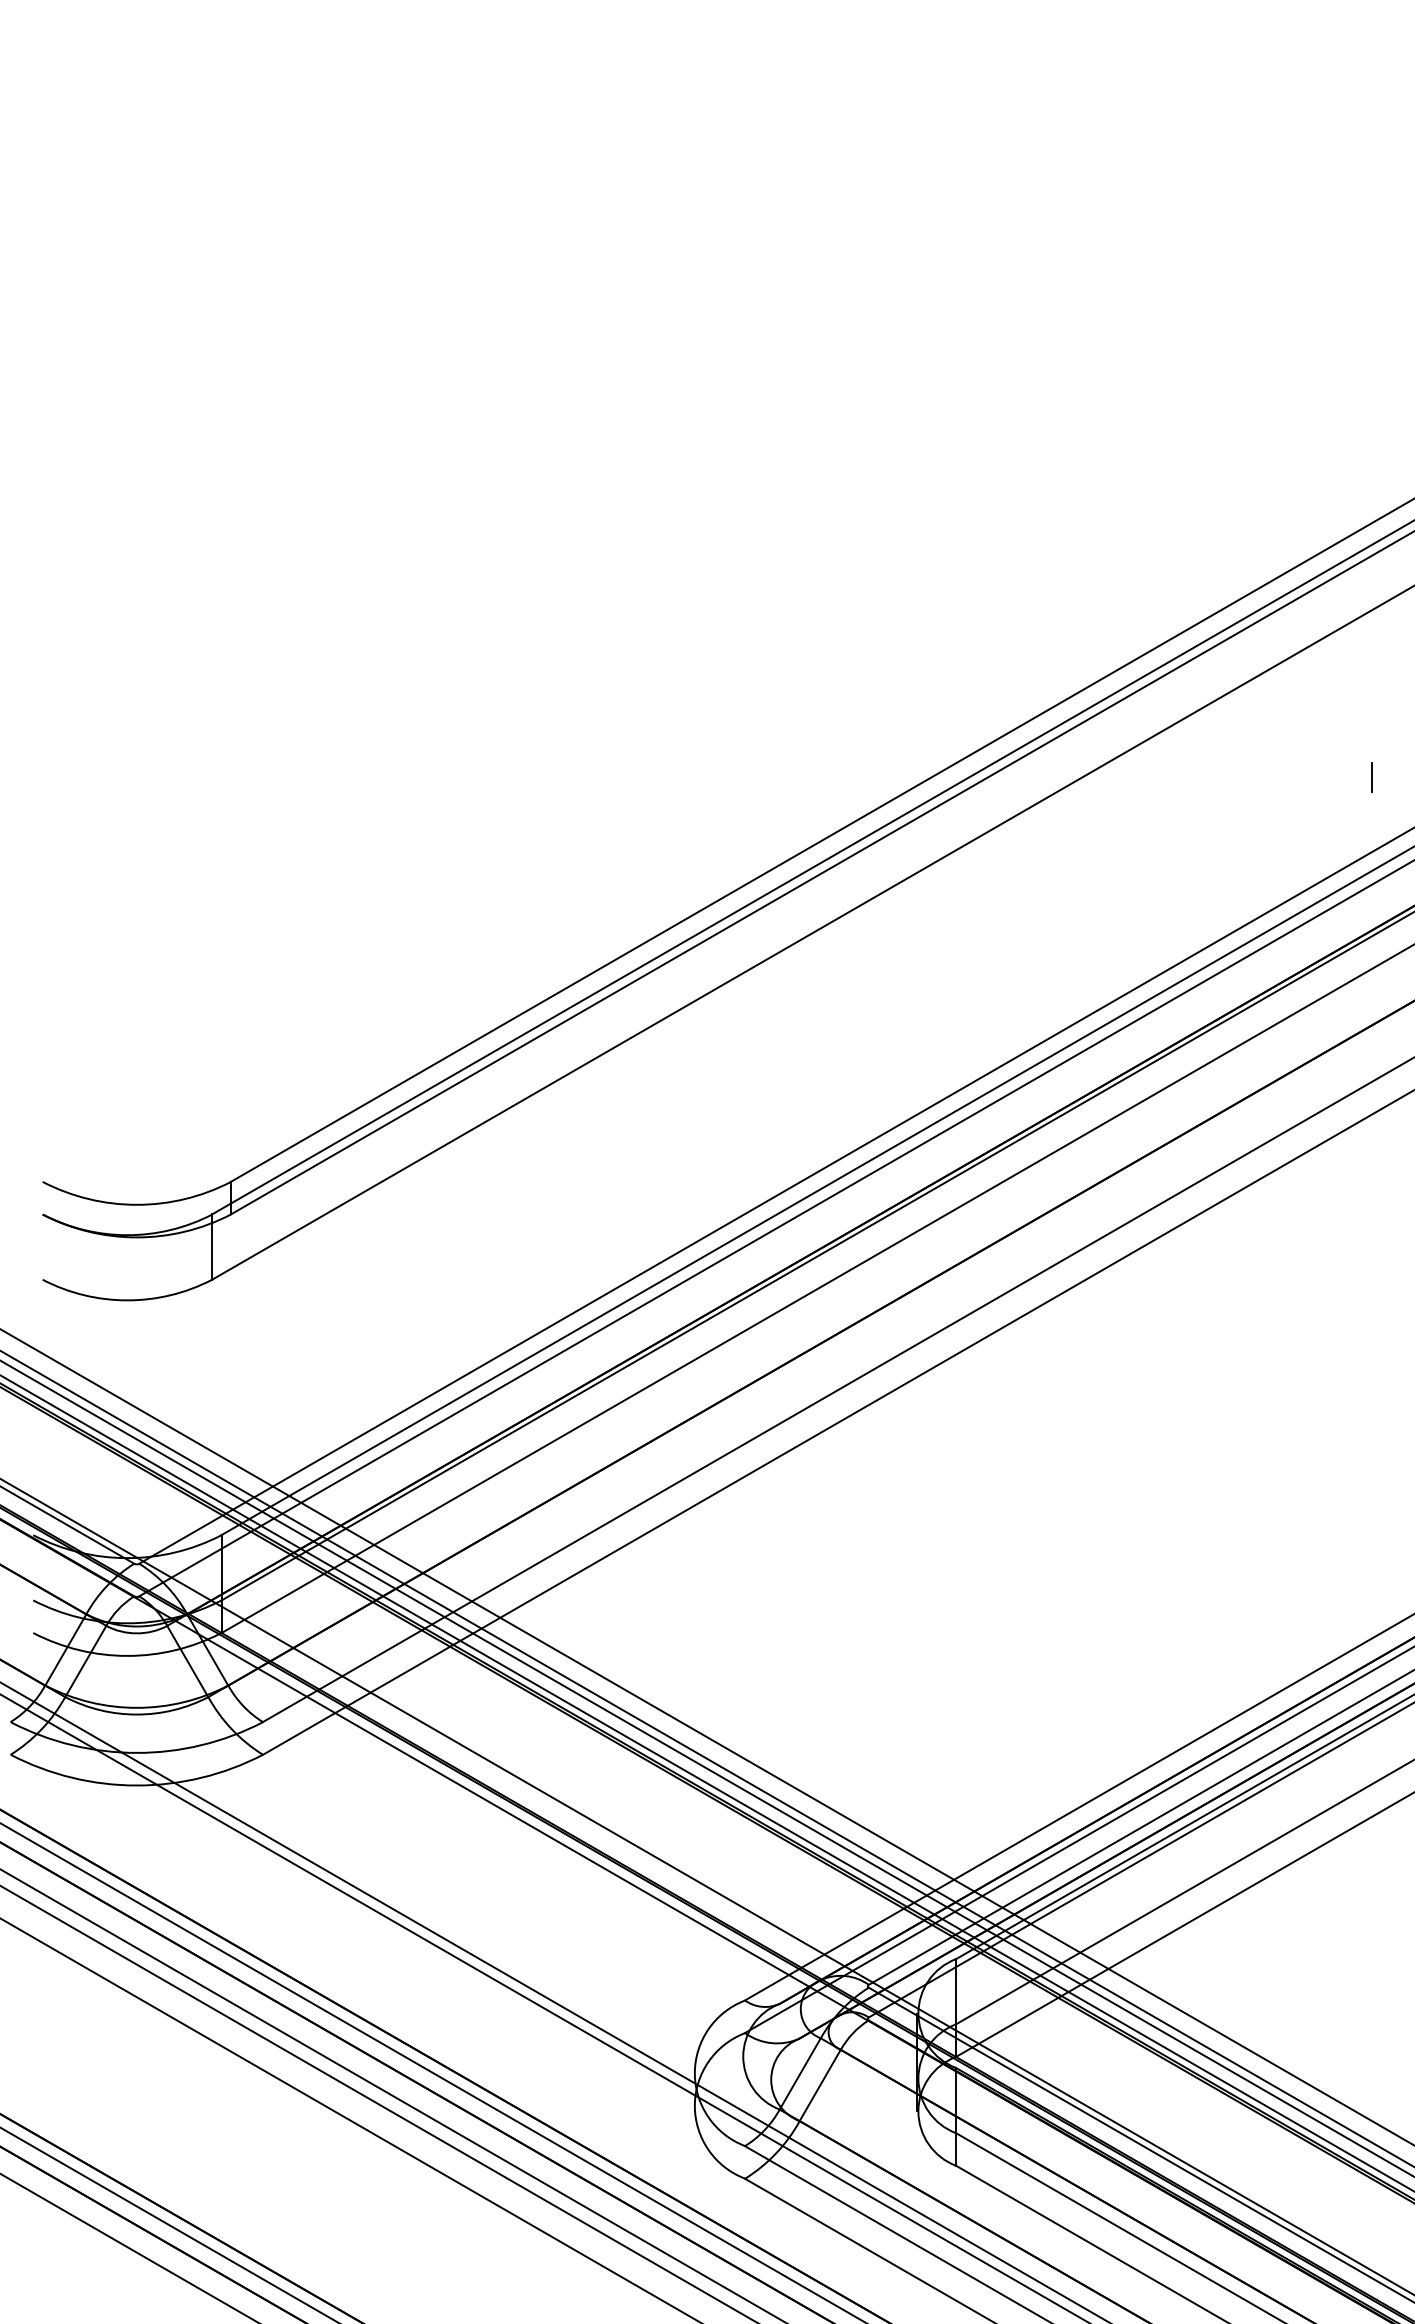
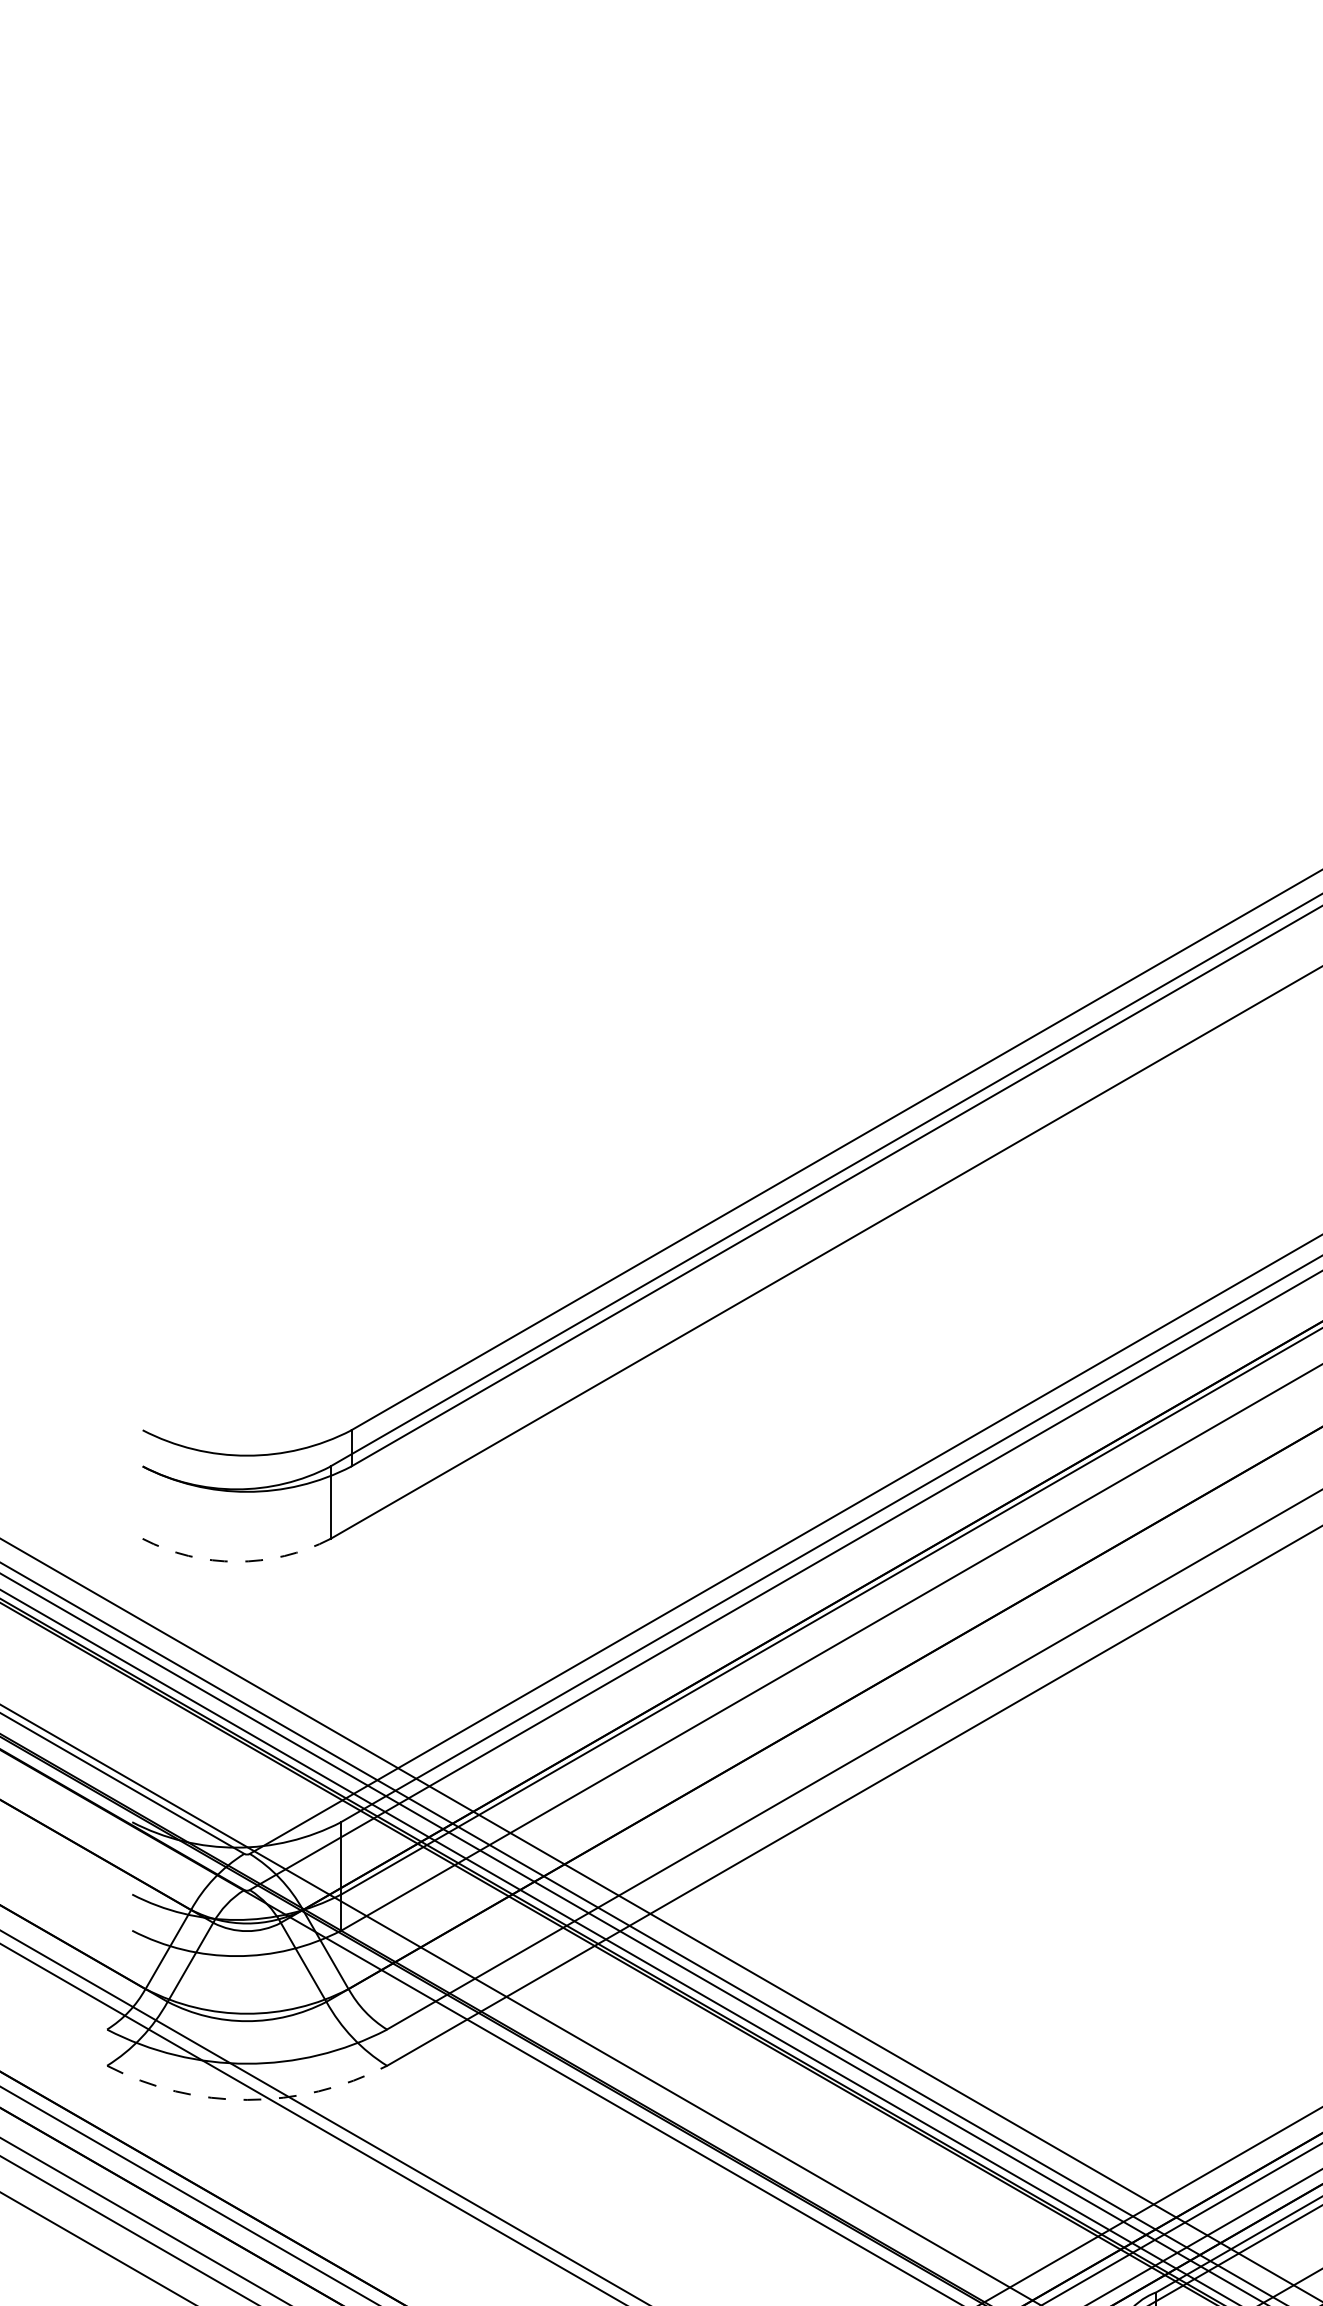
arc: (127, 1300) -> (236, 1561), solid -> dashed
arc: (136, 1785) -> (246, 2099), solid -> dashed

